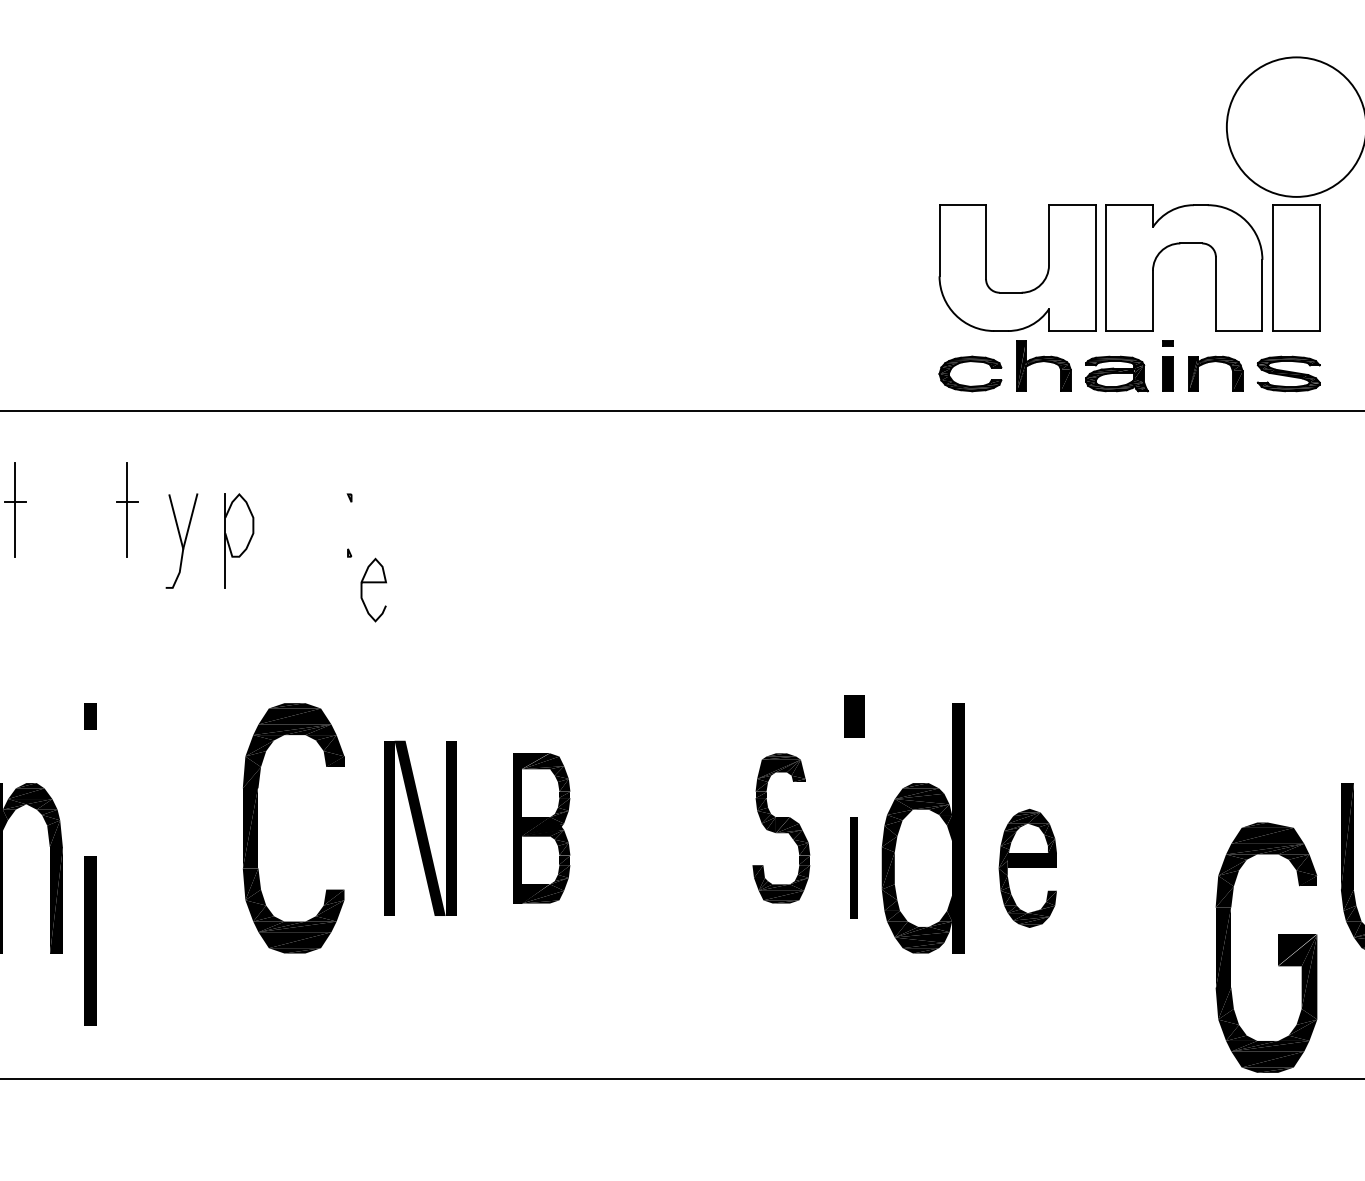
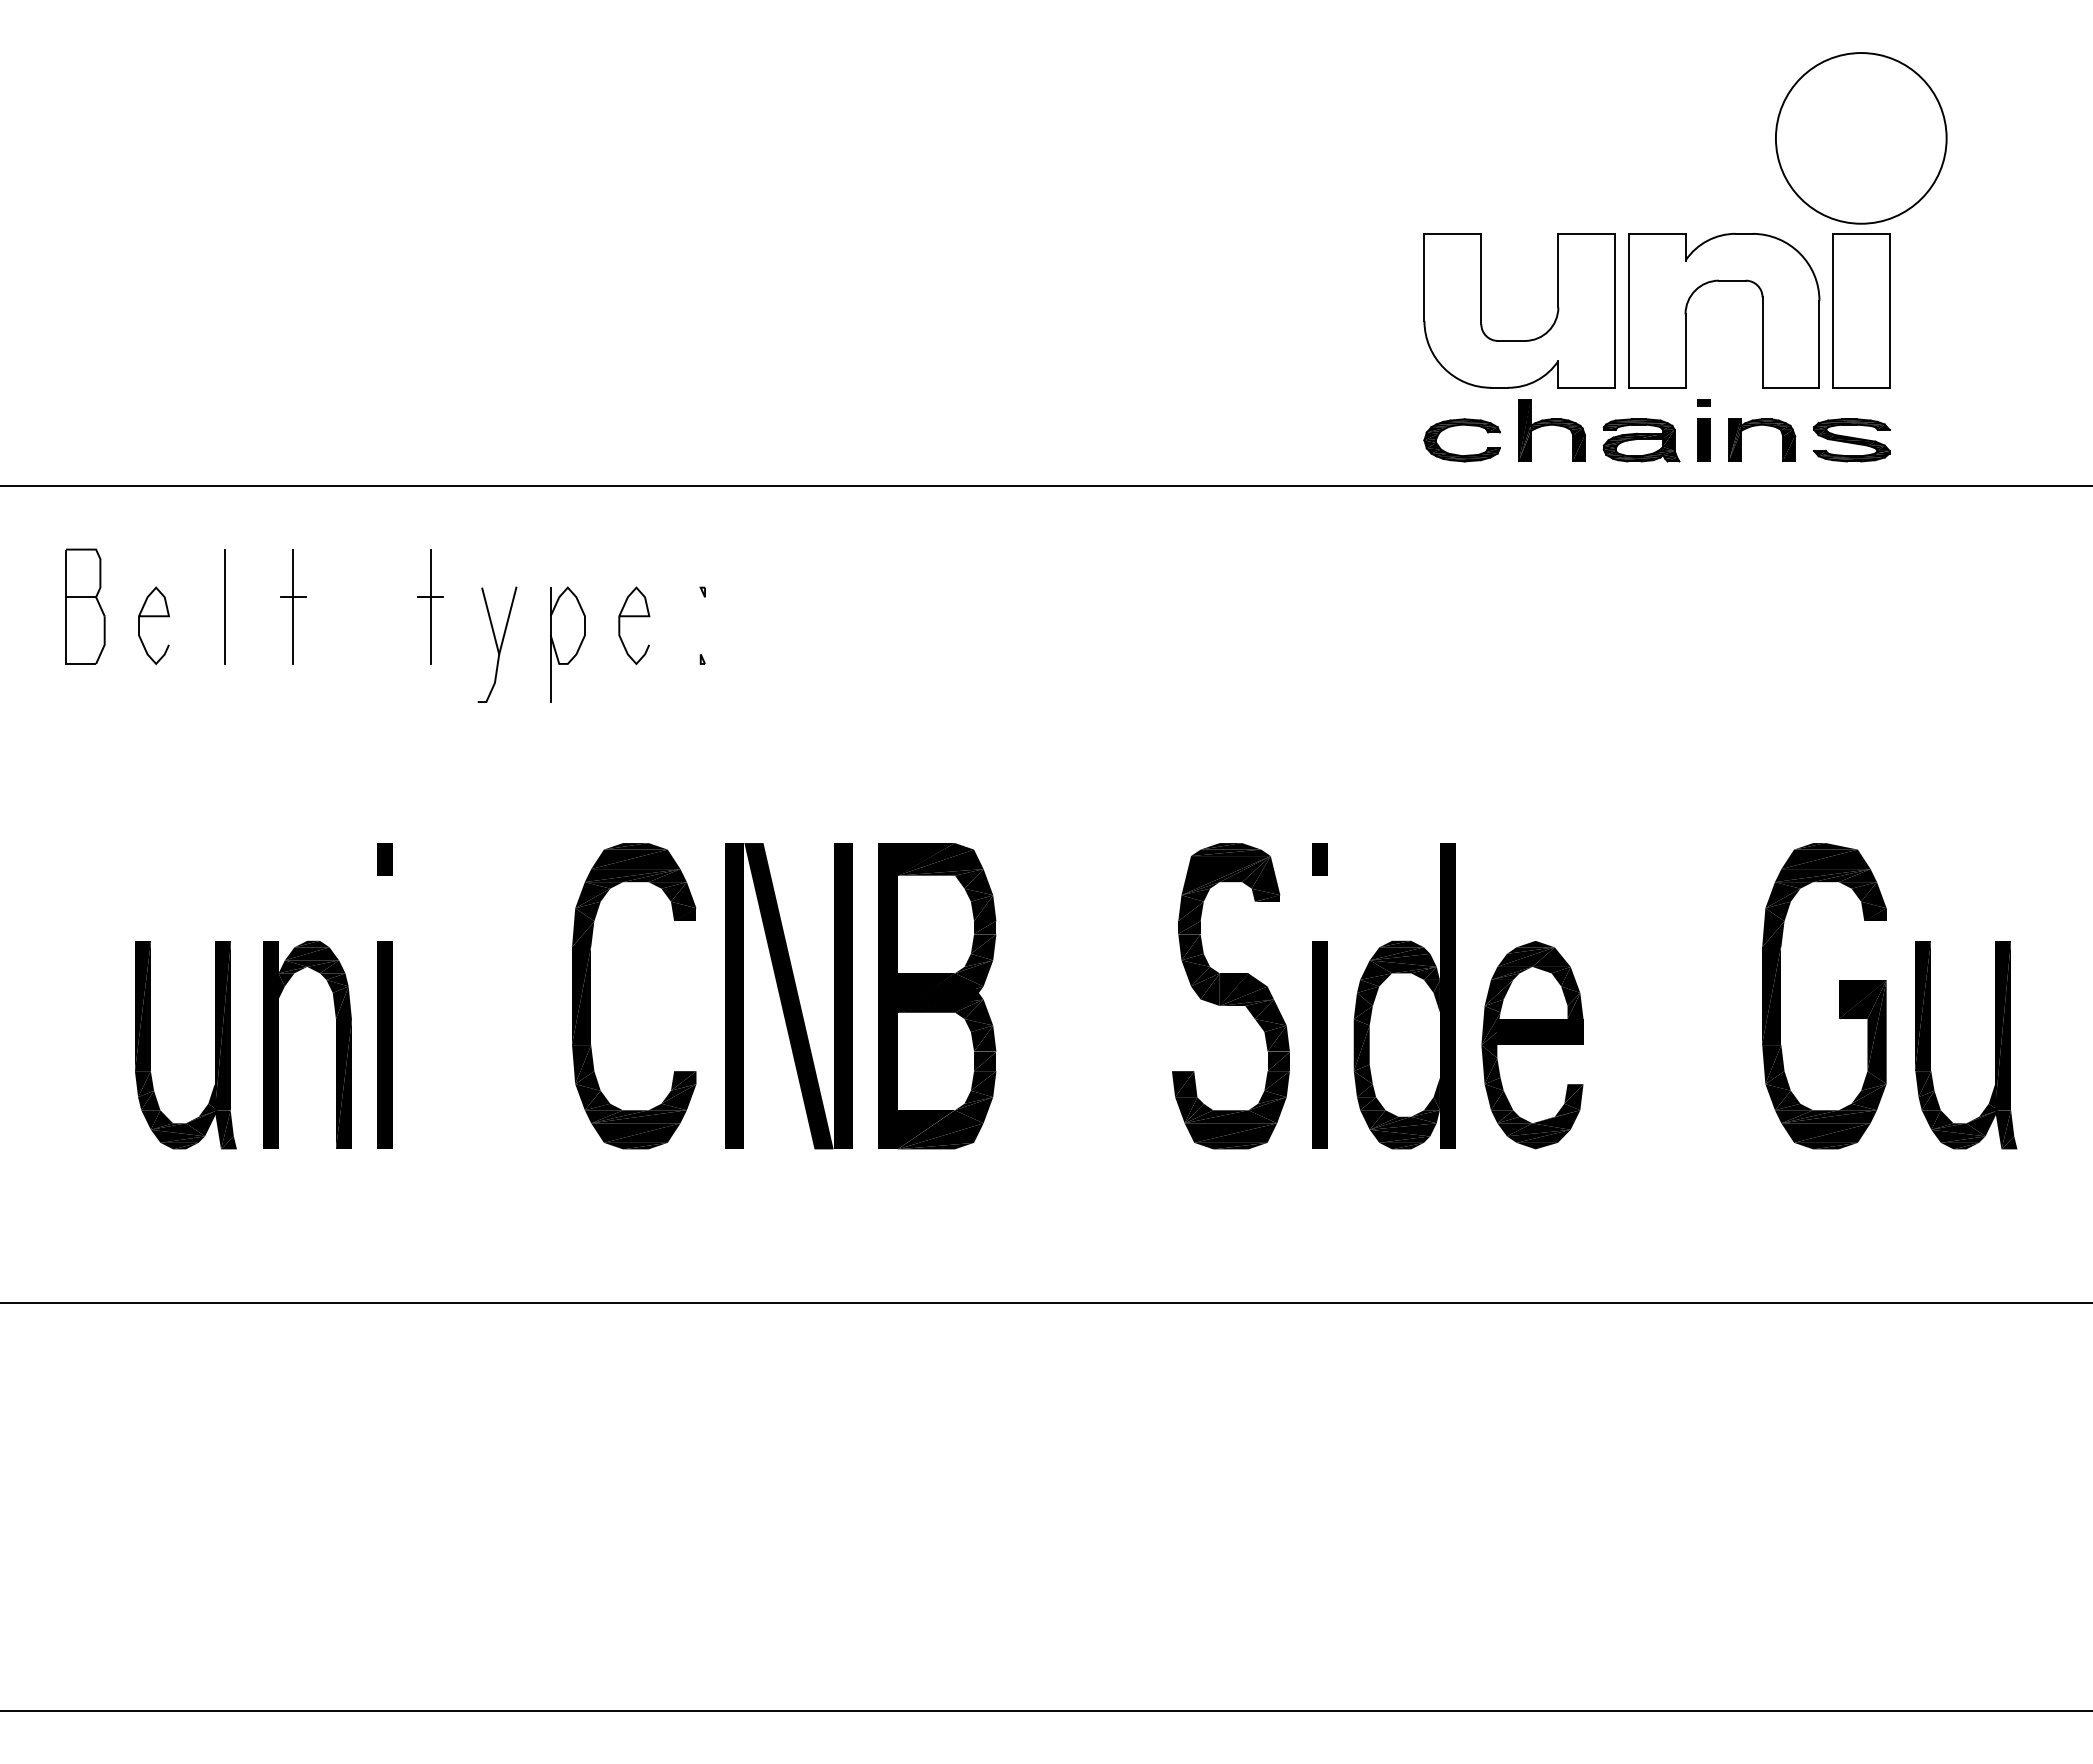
curve: (373, 583) -> (634, 617), moved
part: (853, 716) -> (1319, 859), size x0.62
part: (419, 828) -> (788, 996), size x1.43
part: (541, 828) -> (937, 996), size x1.67
part: (781, 828) -> (1230, 996), size x1.67
part: (853, 867) -> (1319, 1044), size x1.67
part: (1027, 868) -> (1532, 1045), size x1.43
part: (89, 940) -> (384, 1044), moved
part: (1278, 947) -> (1839, 996), moved

